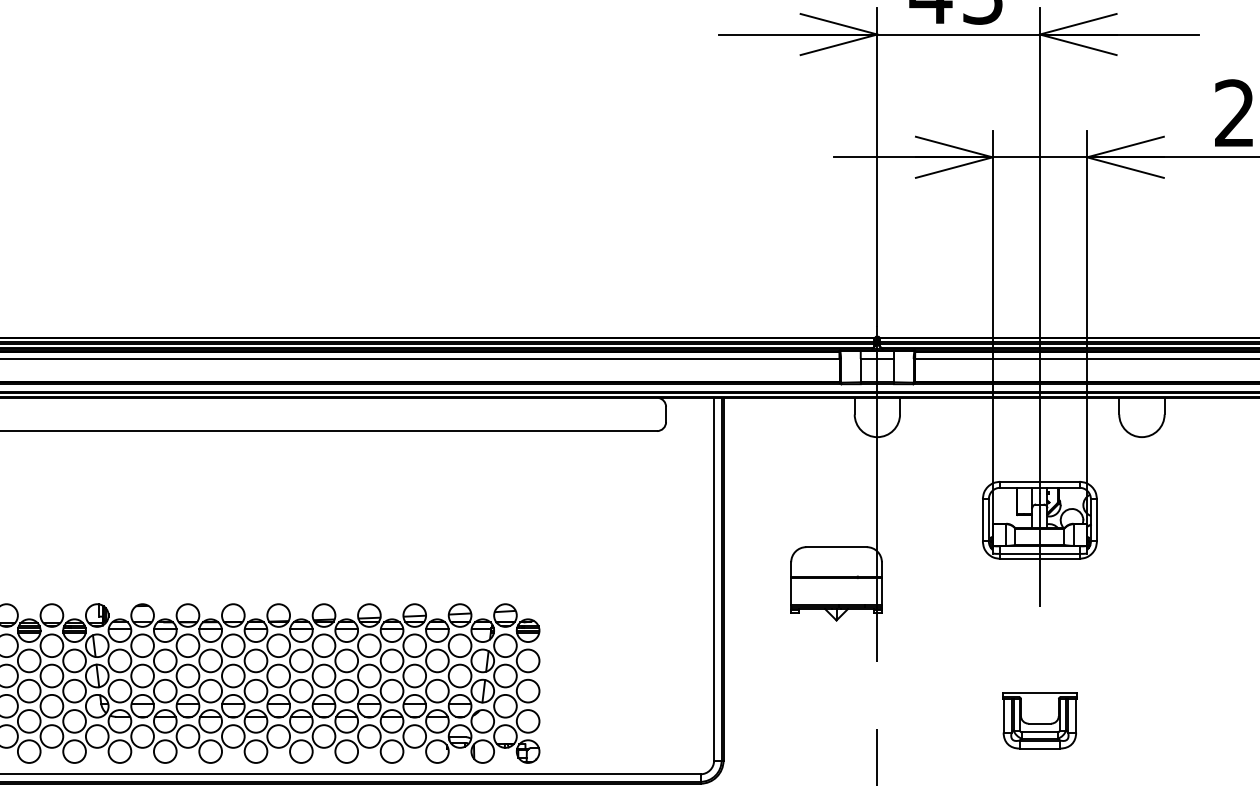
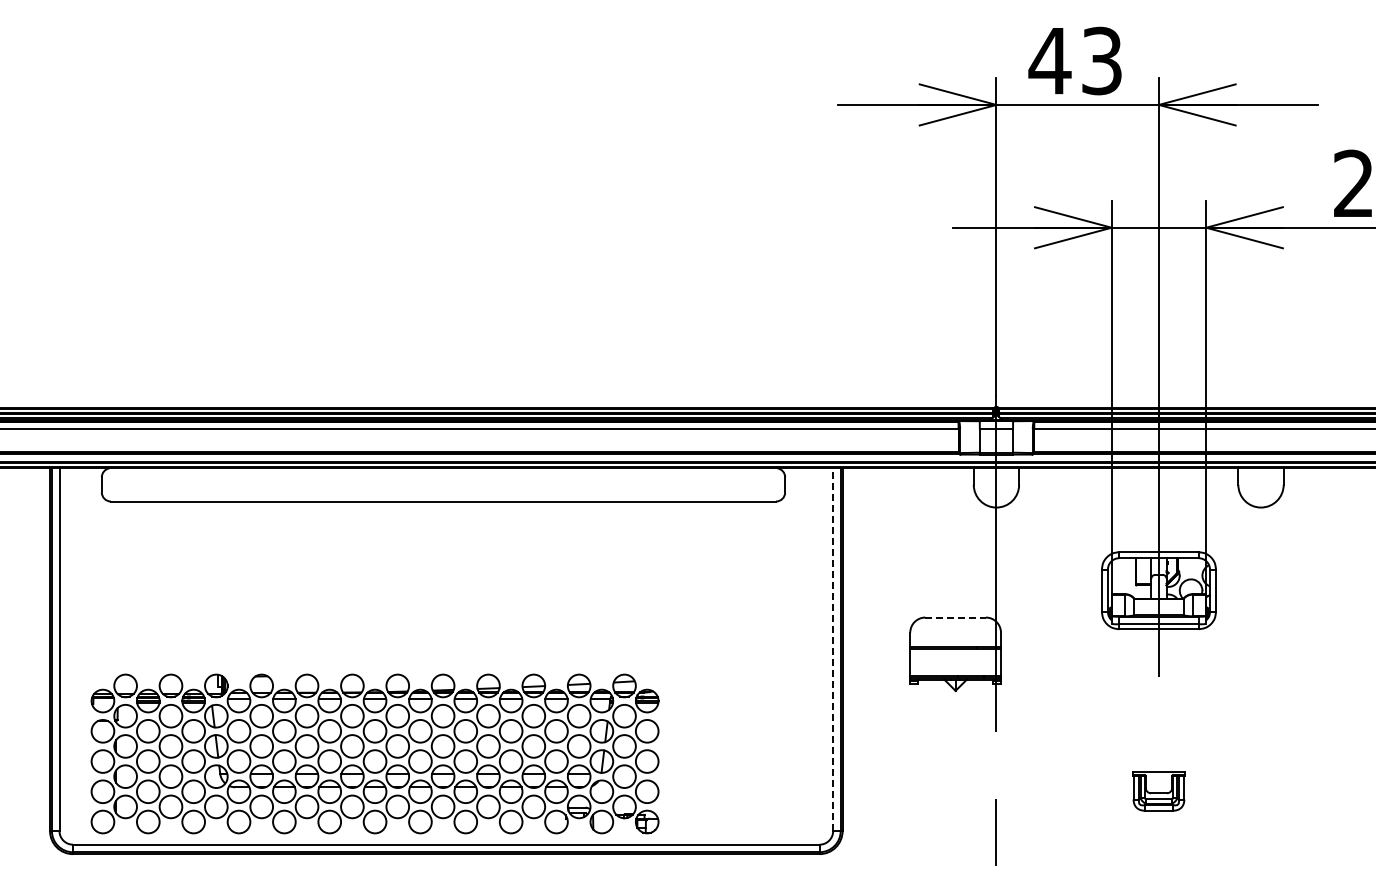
line: (837, 547) -> (956, 617), solid -> dashed
line: (714, 579) -> (833, 649), solid -> dashed
part: (1039, 721) -> (1158, 791), size x0.7

